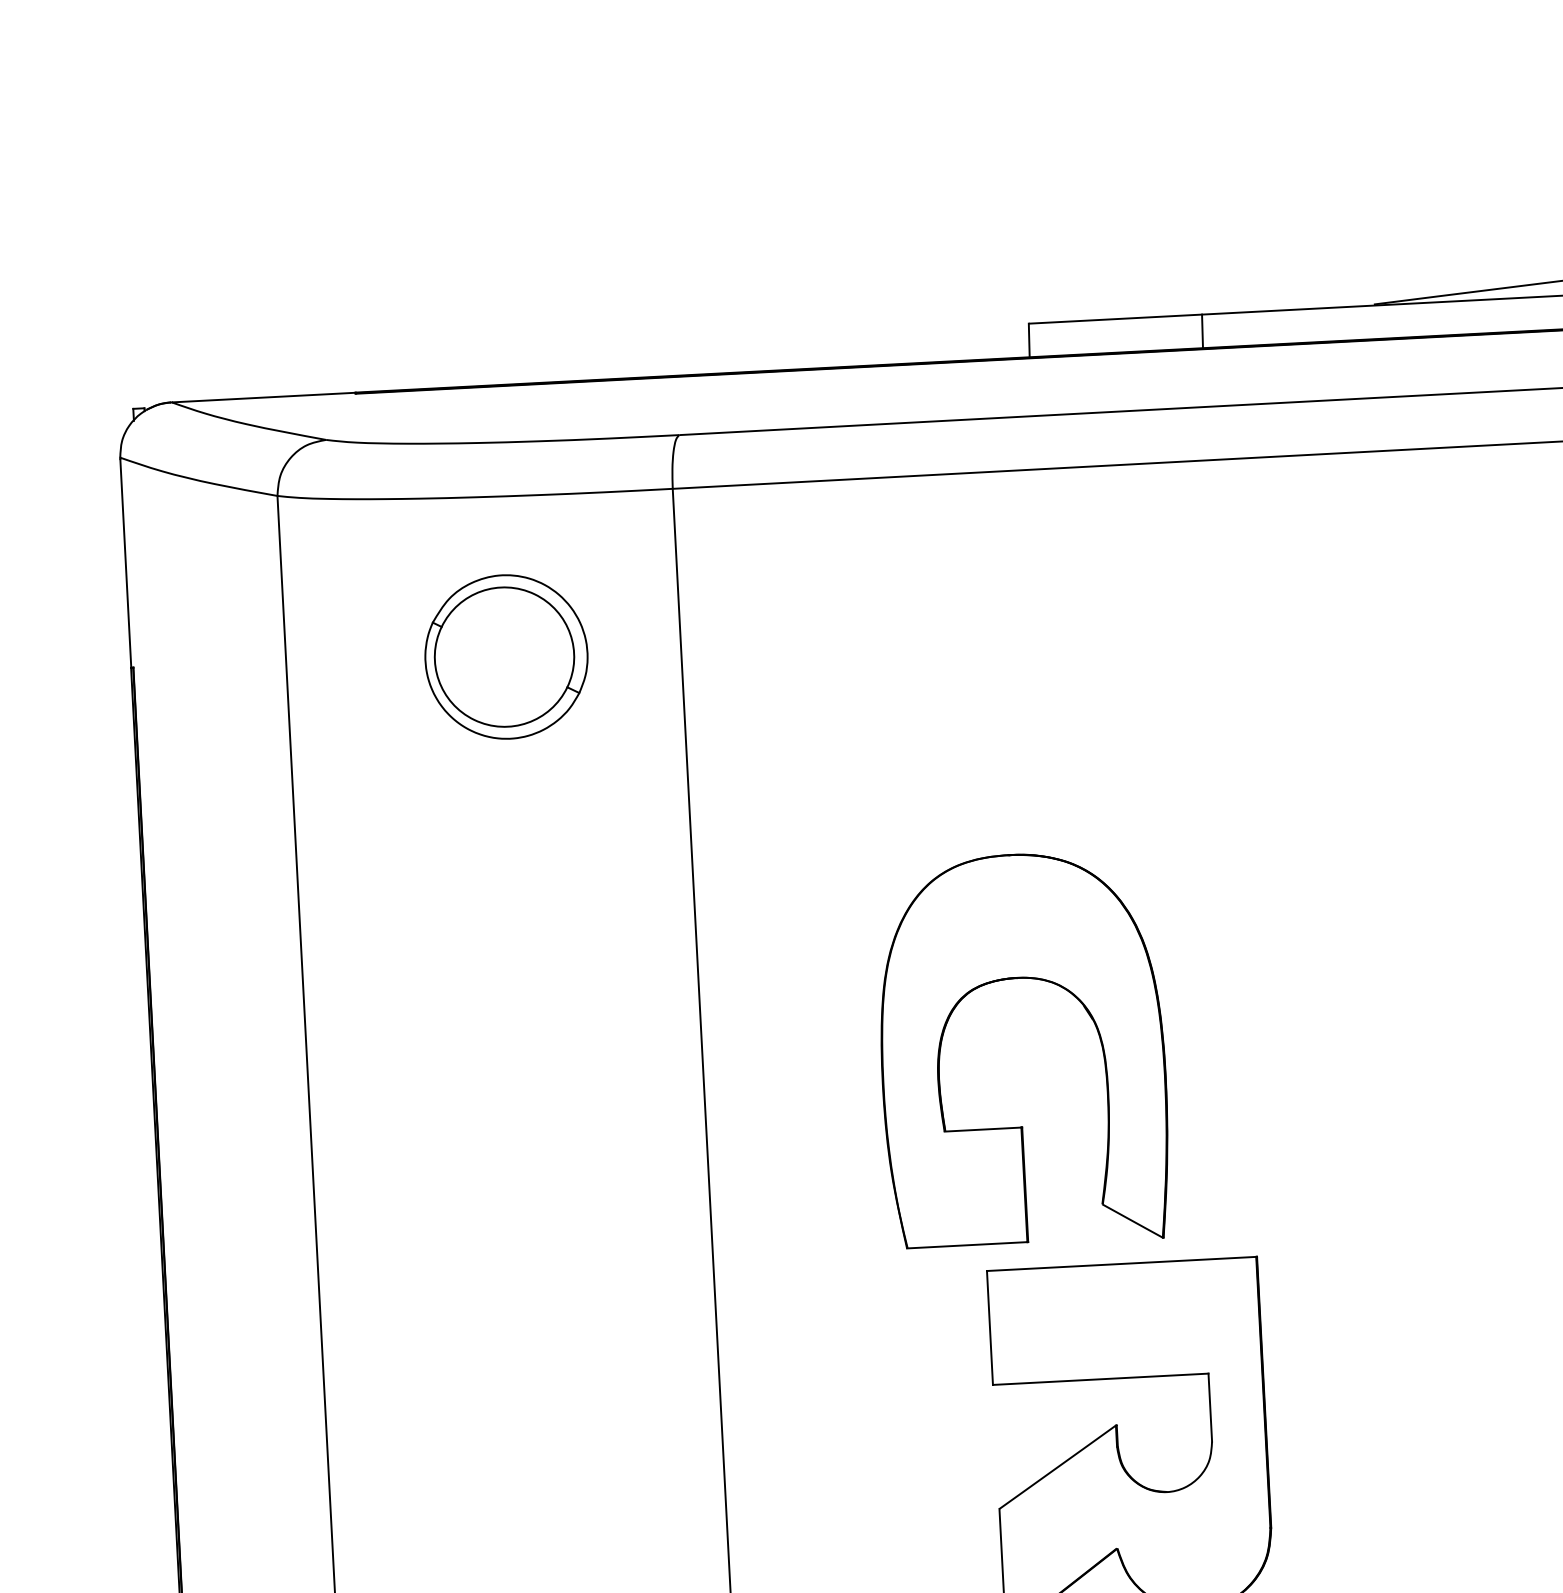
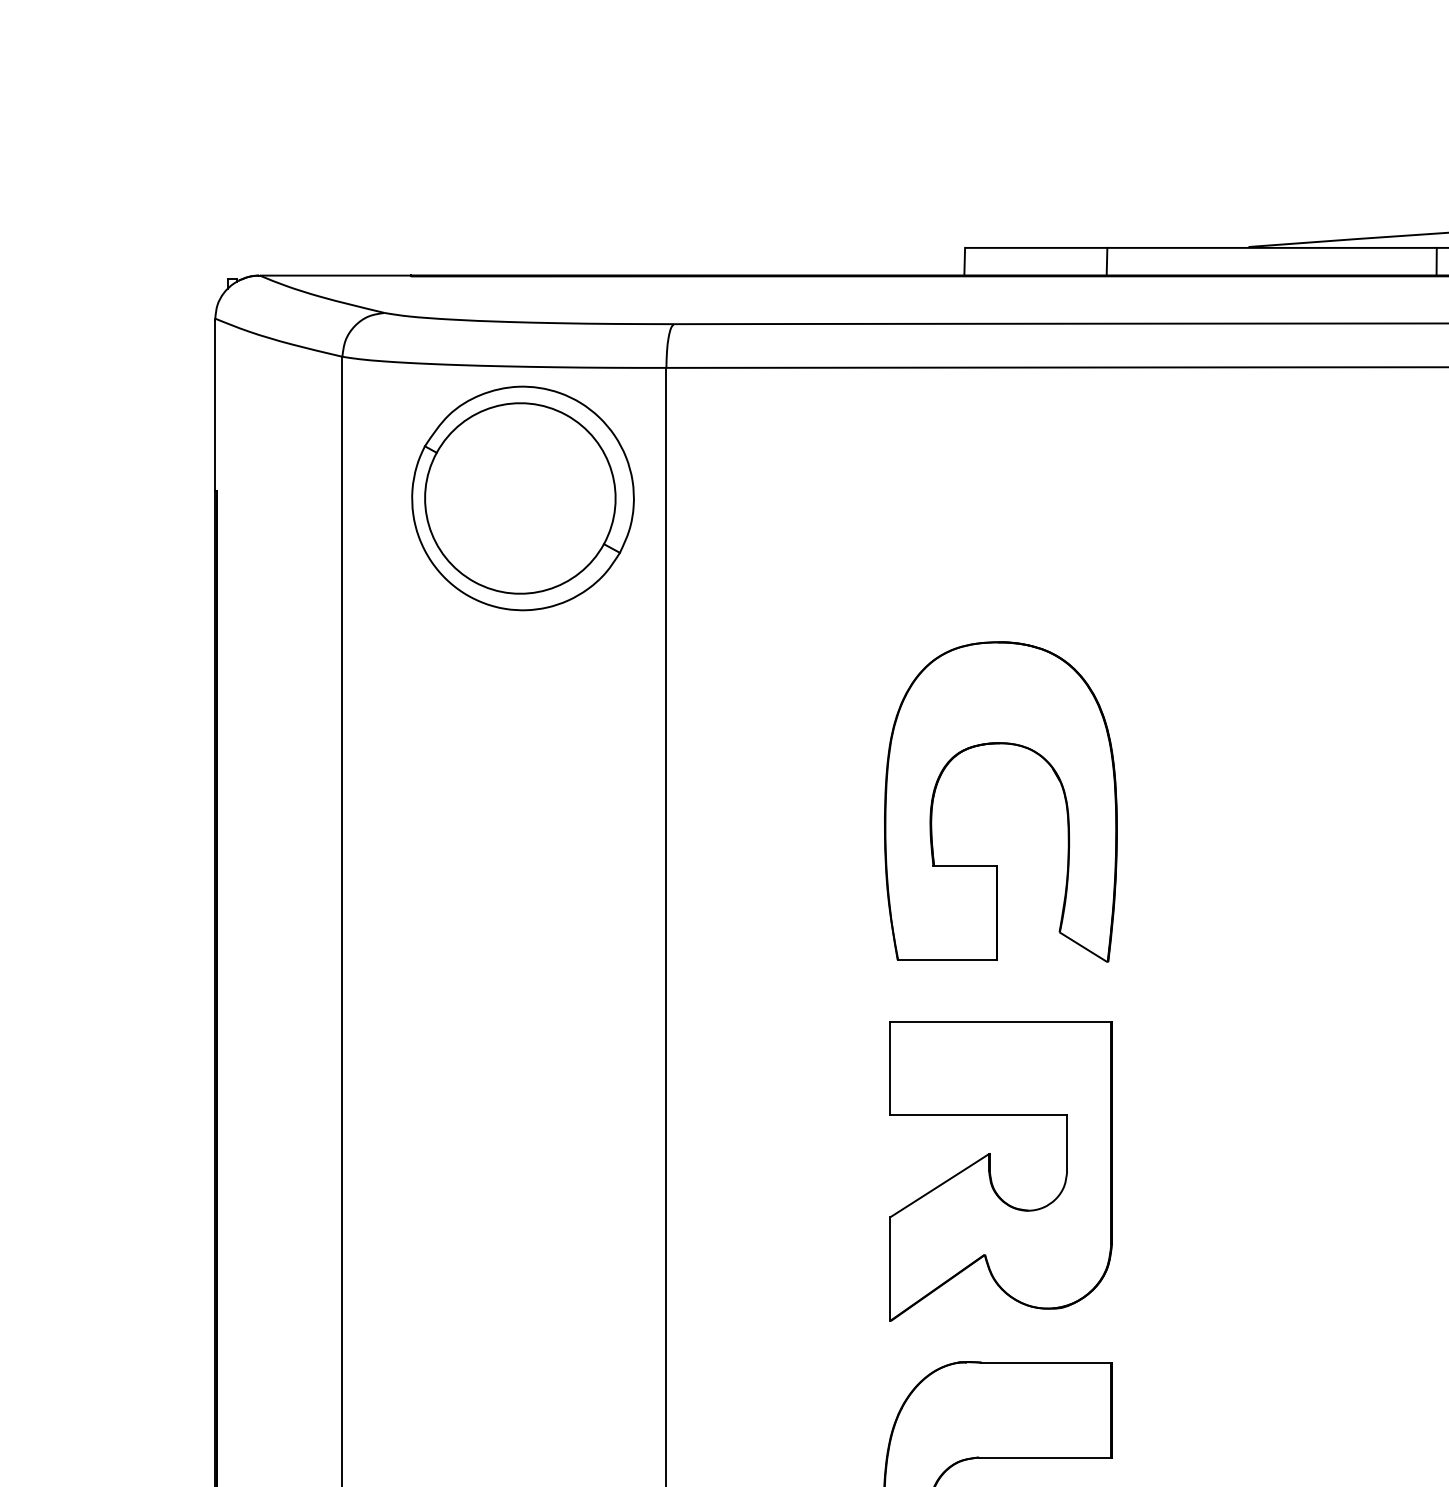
part: (505, 657) -> (522, 498), size x1.67
part: (1018, 979) -> (1000, 744), moved

